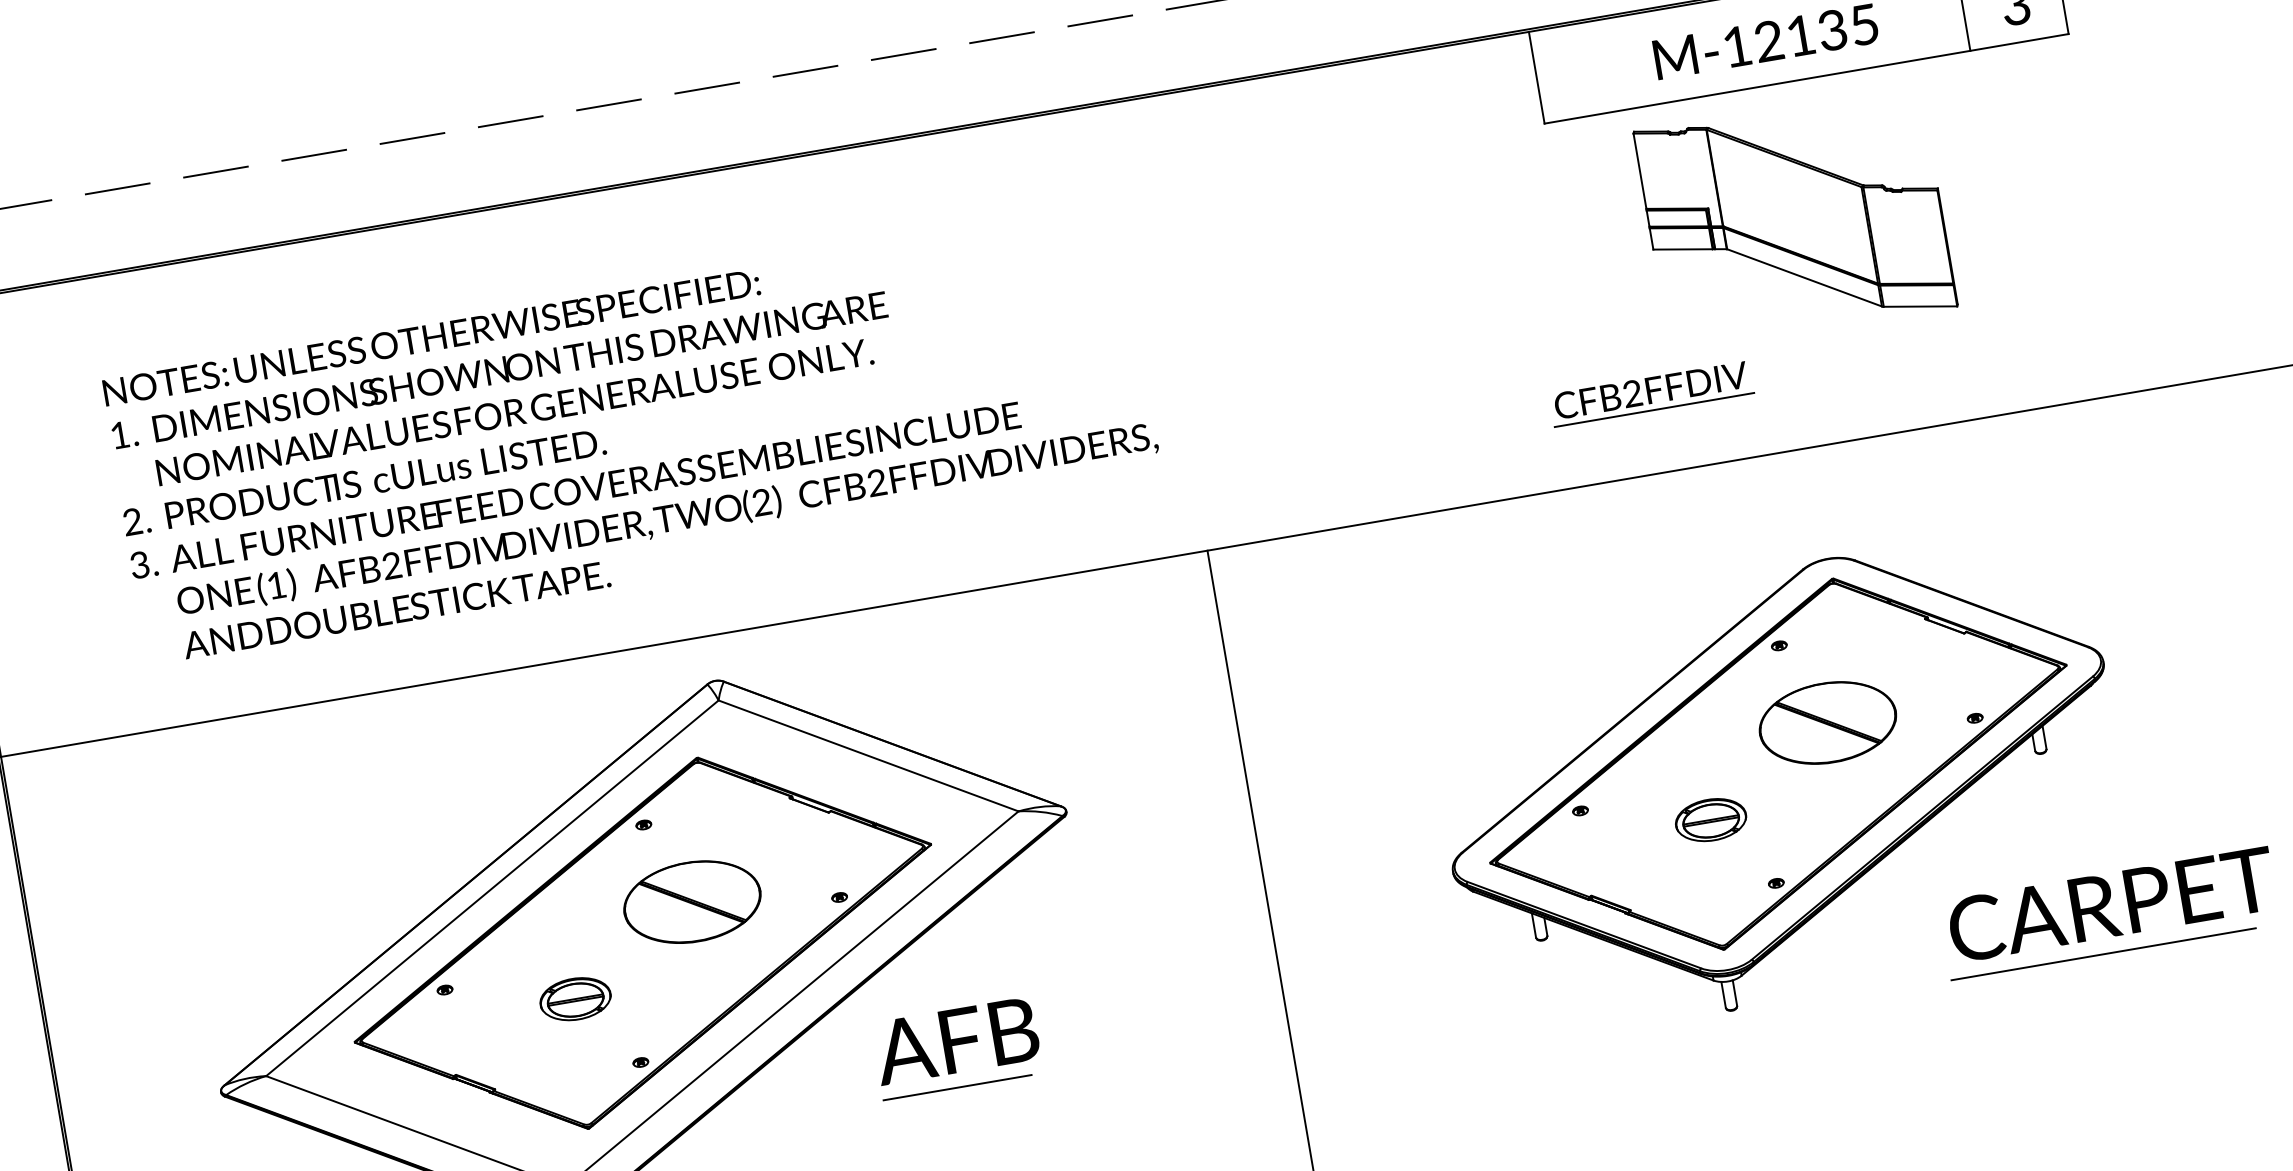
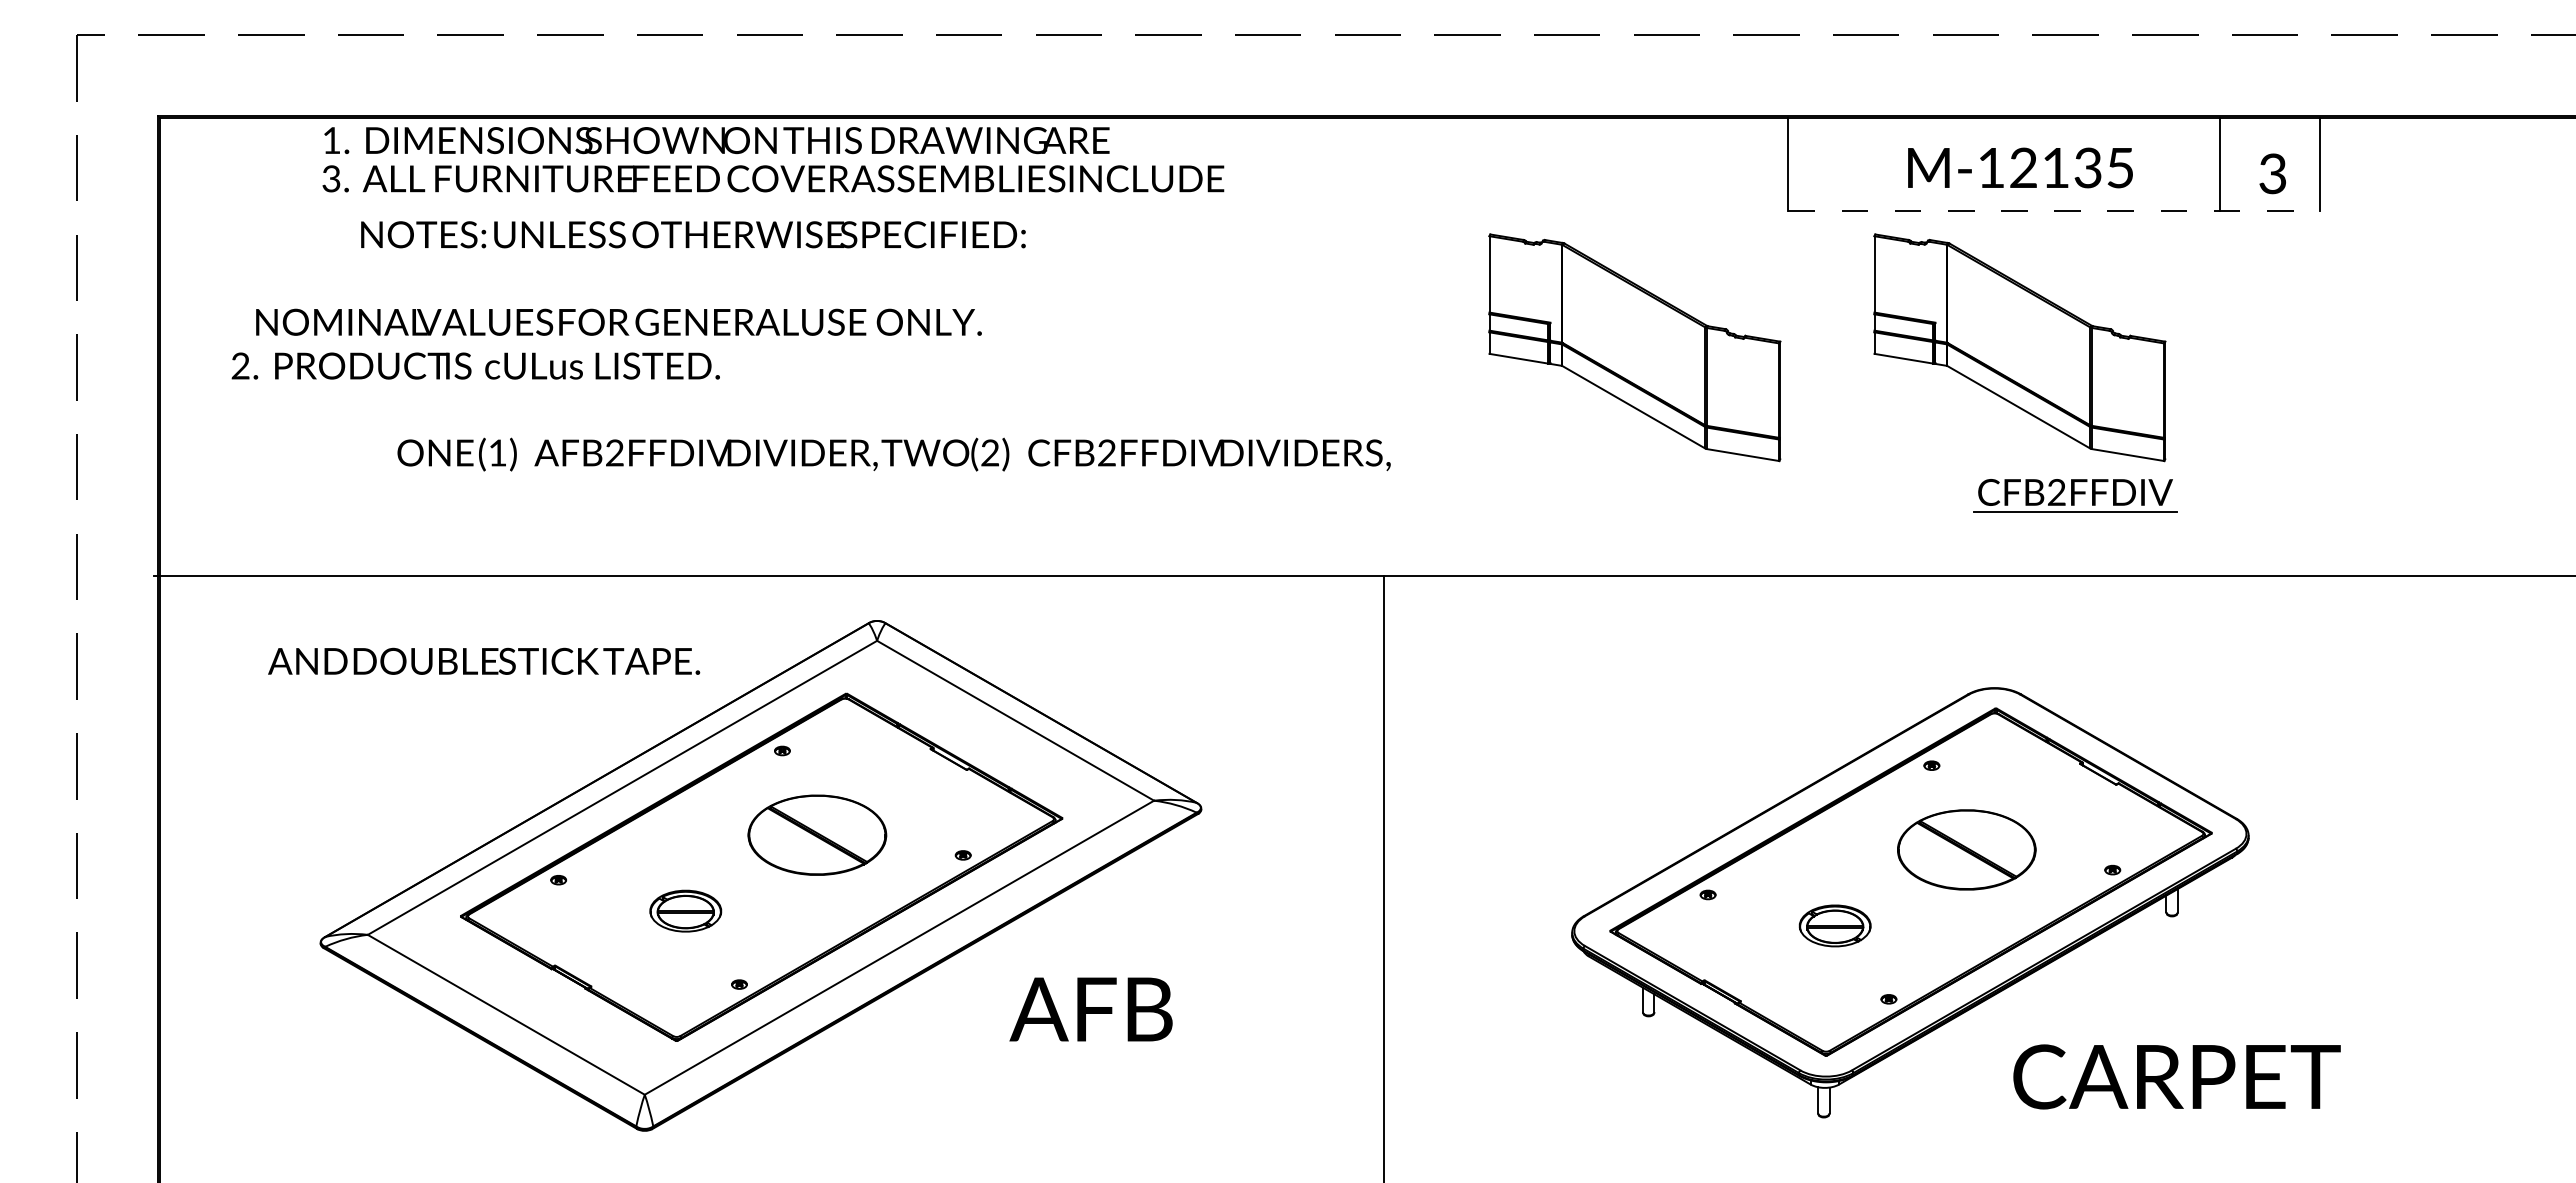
line: (1806, 78) -> (2054, 211), solid -> dashed
part: (1415, 283) -> (1634, 347), added
text: (431, 337) -> (693, 234), moved
text: (499, 370) -> (716, 140), moved
part: (1651, 393) -> (2075, 495), moved
text: (514, 411) -> (618, 321), moved
text: (364, 481) -> (475, 365), moved
text: (575, 490) -> (773, 178), moved
text: (666, 520) -> (893, 454), moved
text: (396, 609) -> (484, 660), moved
text: (2111, 904) -> (2176, 1076), moved
line: (2103, 954) -> (2199, 1124), removed
text: (955, 1041) -> (1090, 1009), moved
line: (957, 1087) -> (1047, 1062), removed

